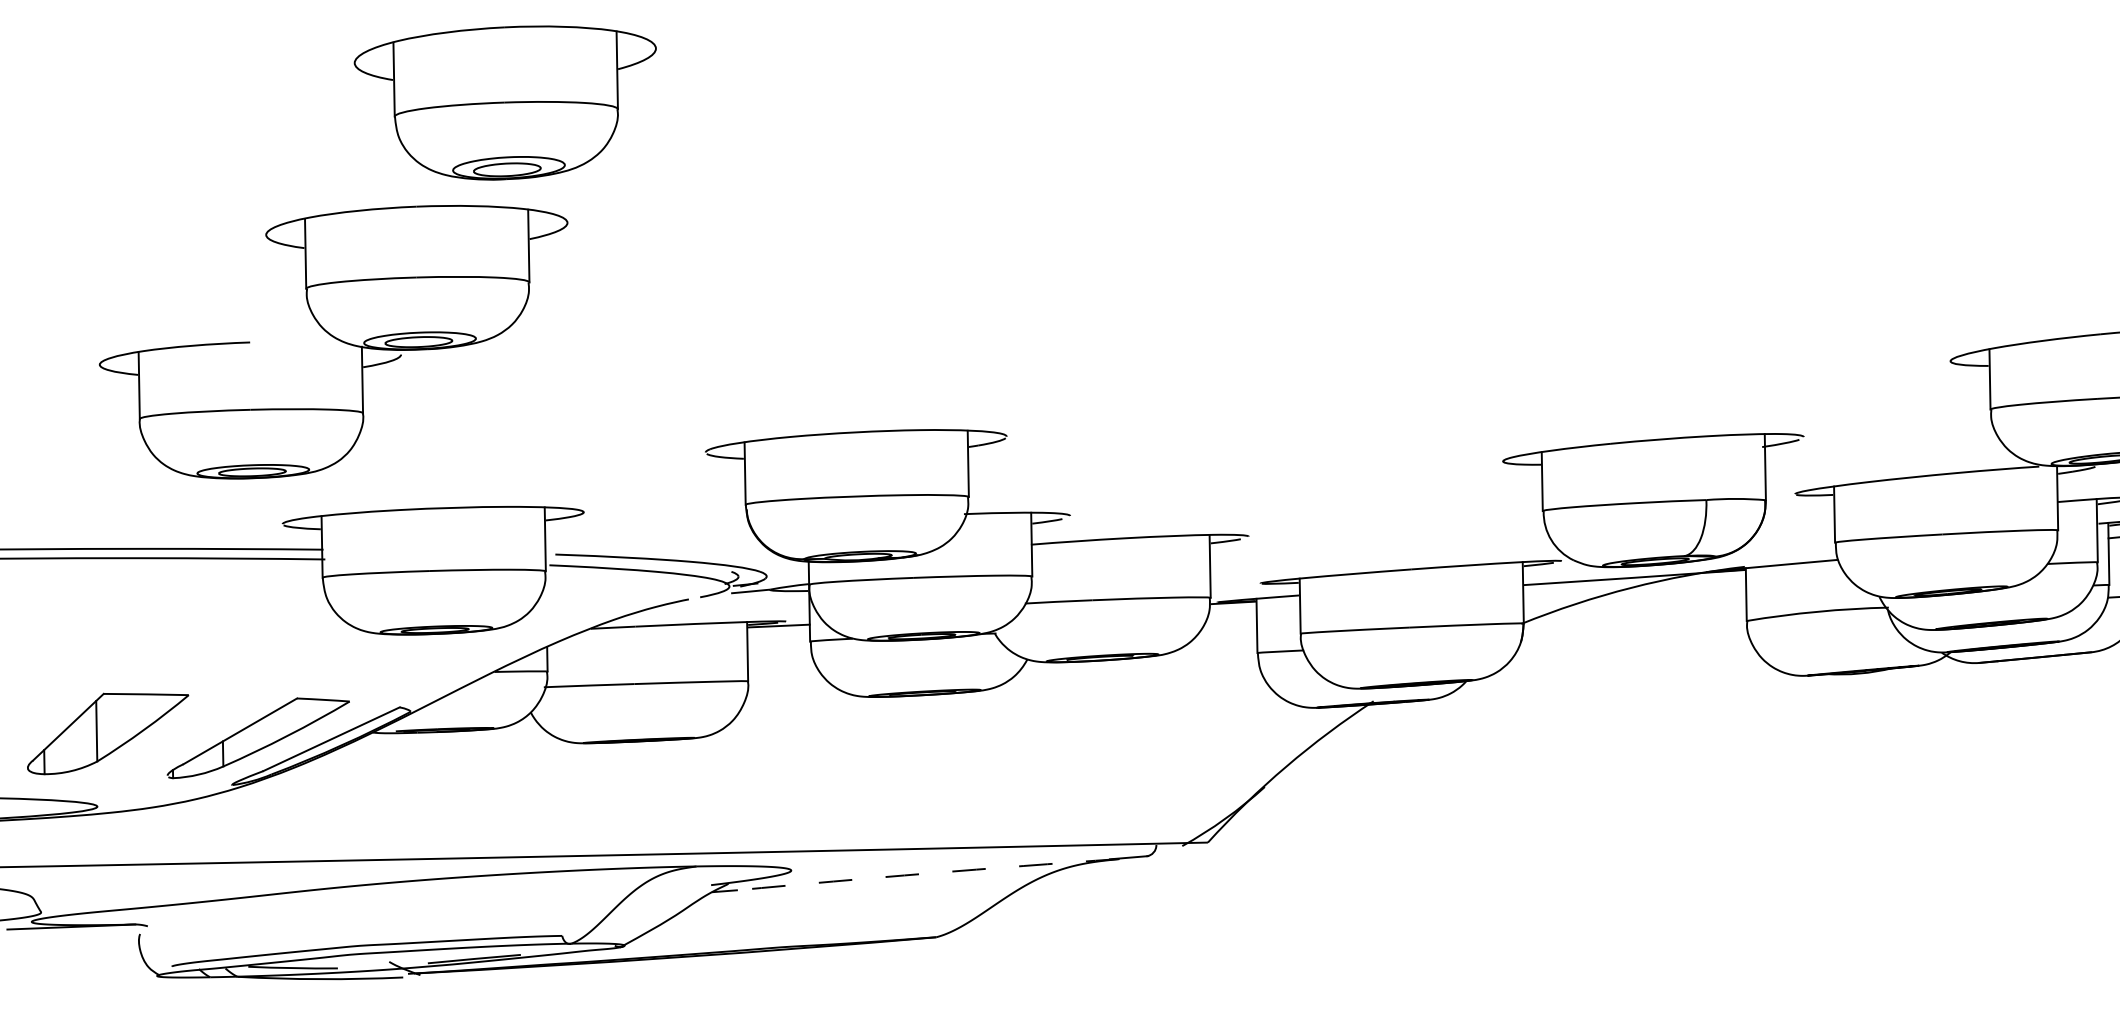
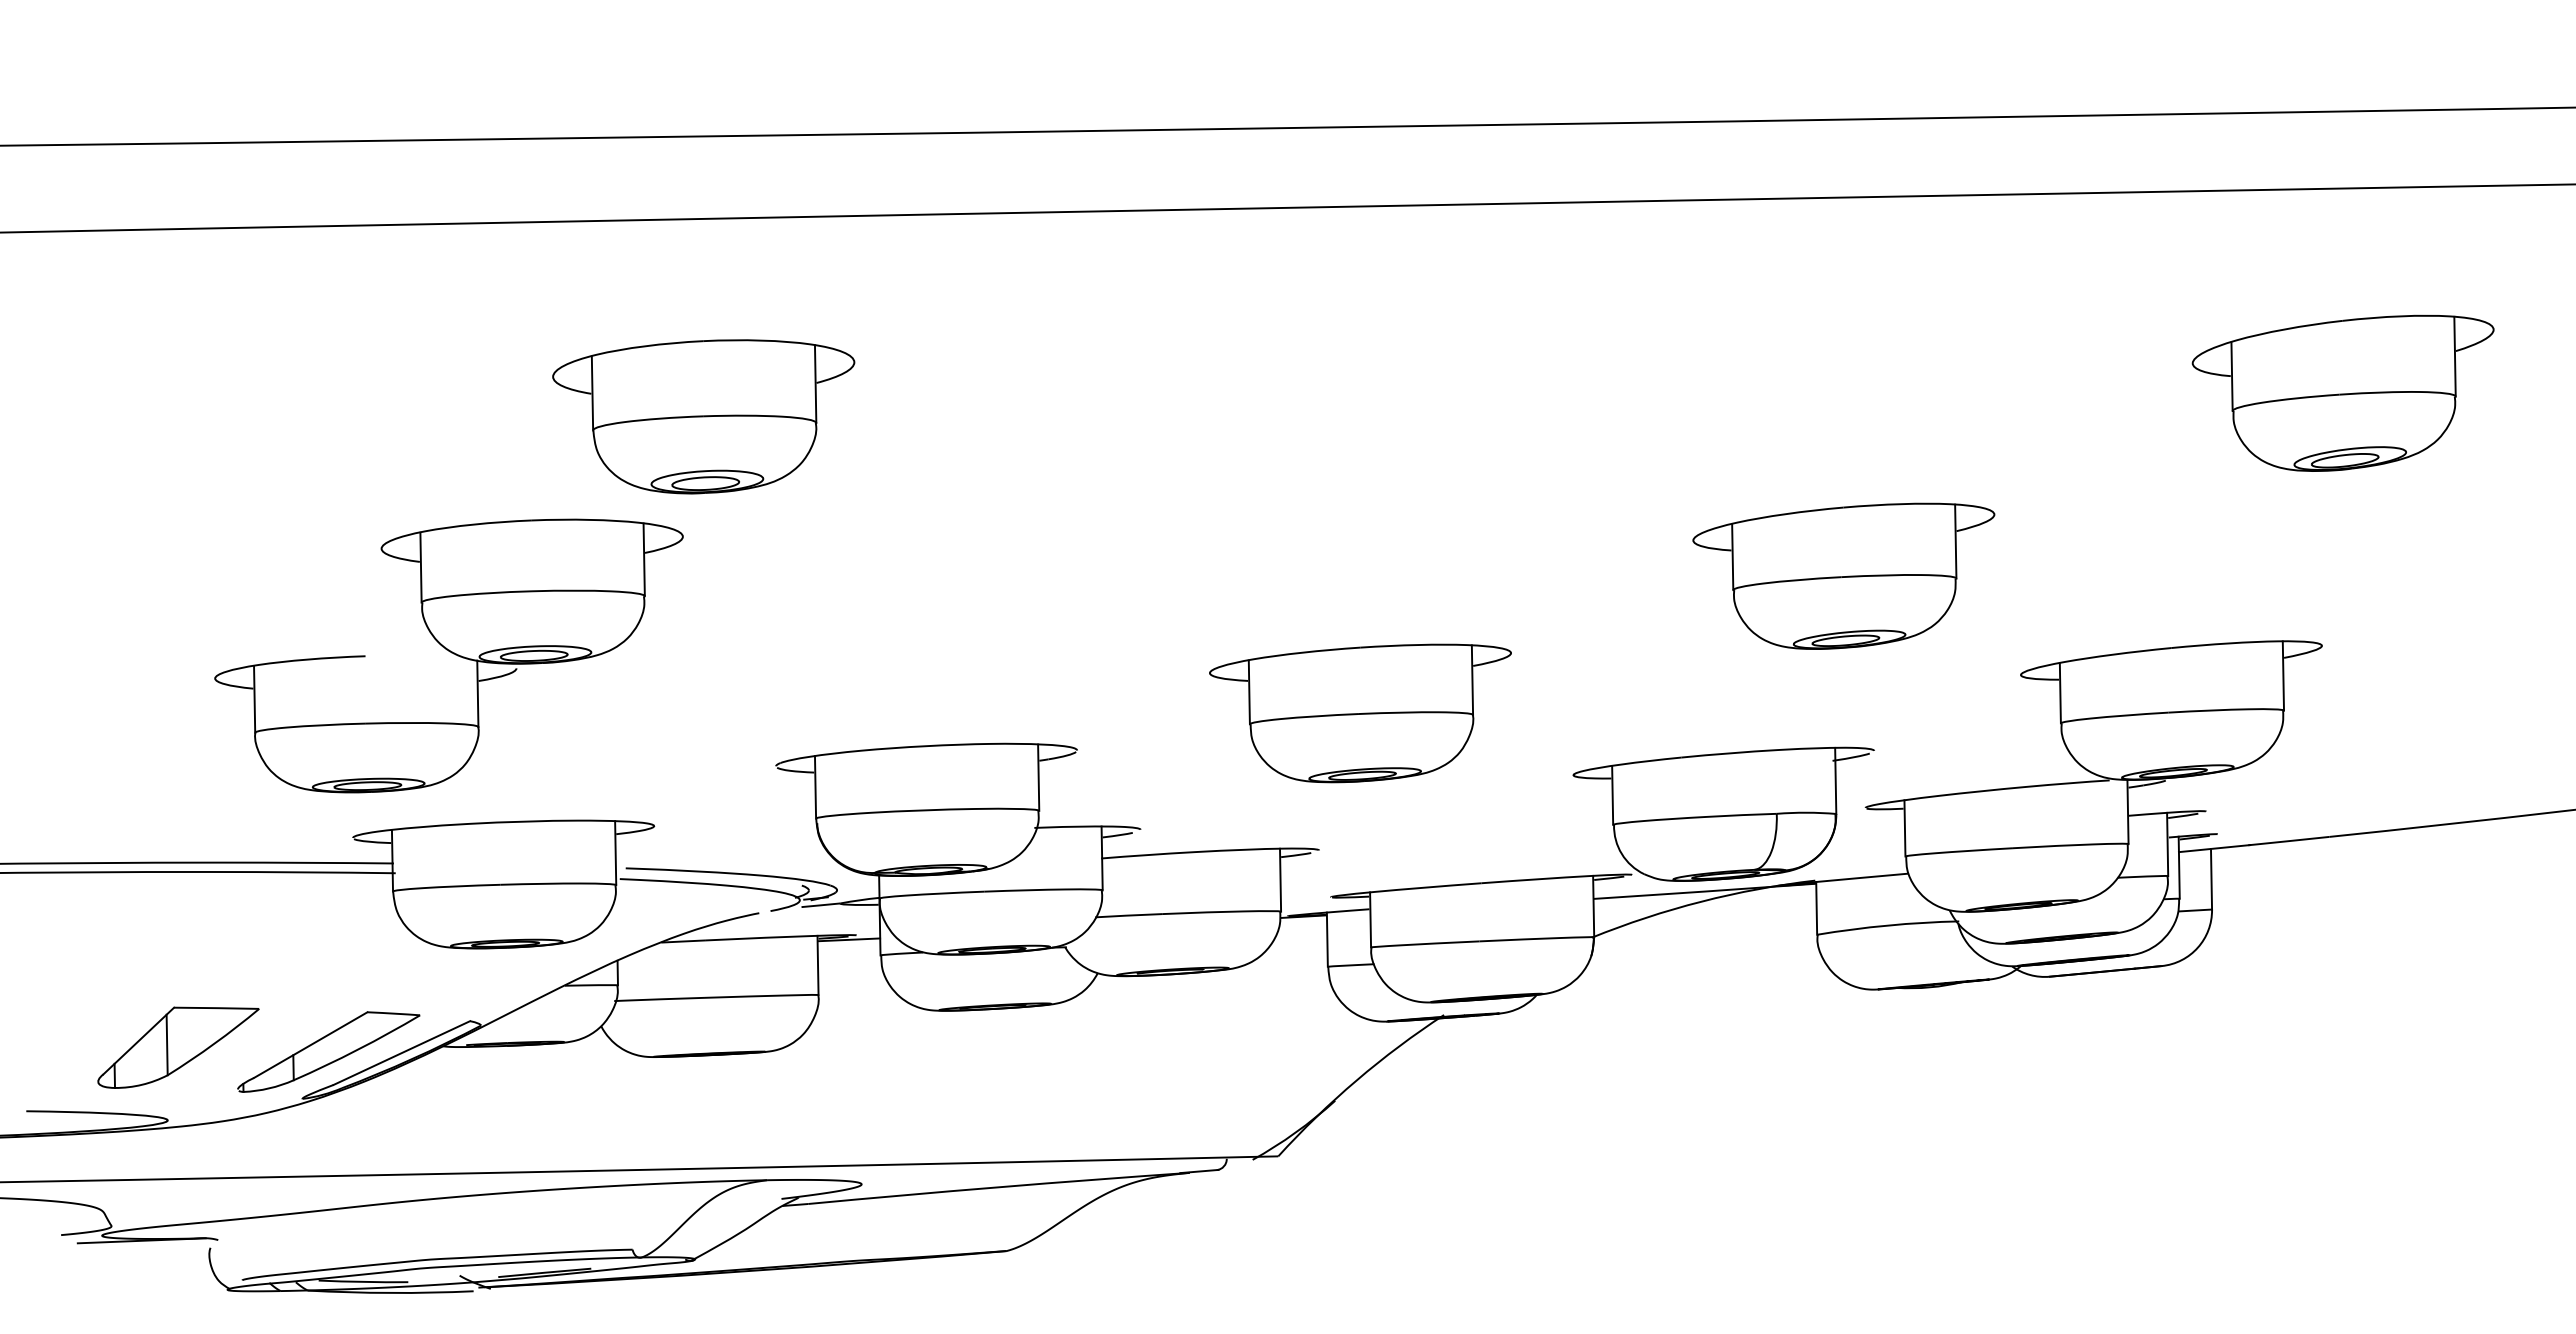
part: (505, 102) -> (703, 416), moved
part: (1773, 261) -> (1843, 575), added
part: (333, 341) -> (448, 655), moved
part: (1290, 399) -> (1360, 713), added
arc: (928, 873) -> (998, 1187), dashed -> solid

